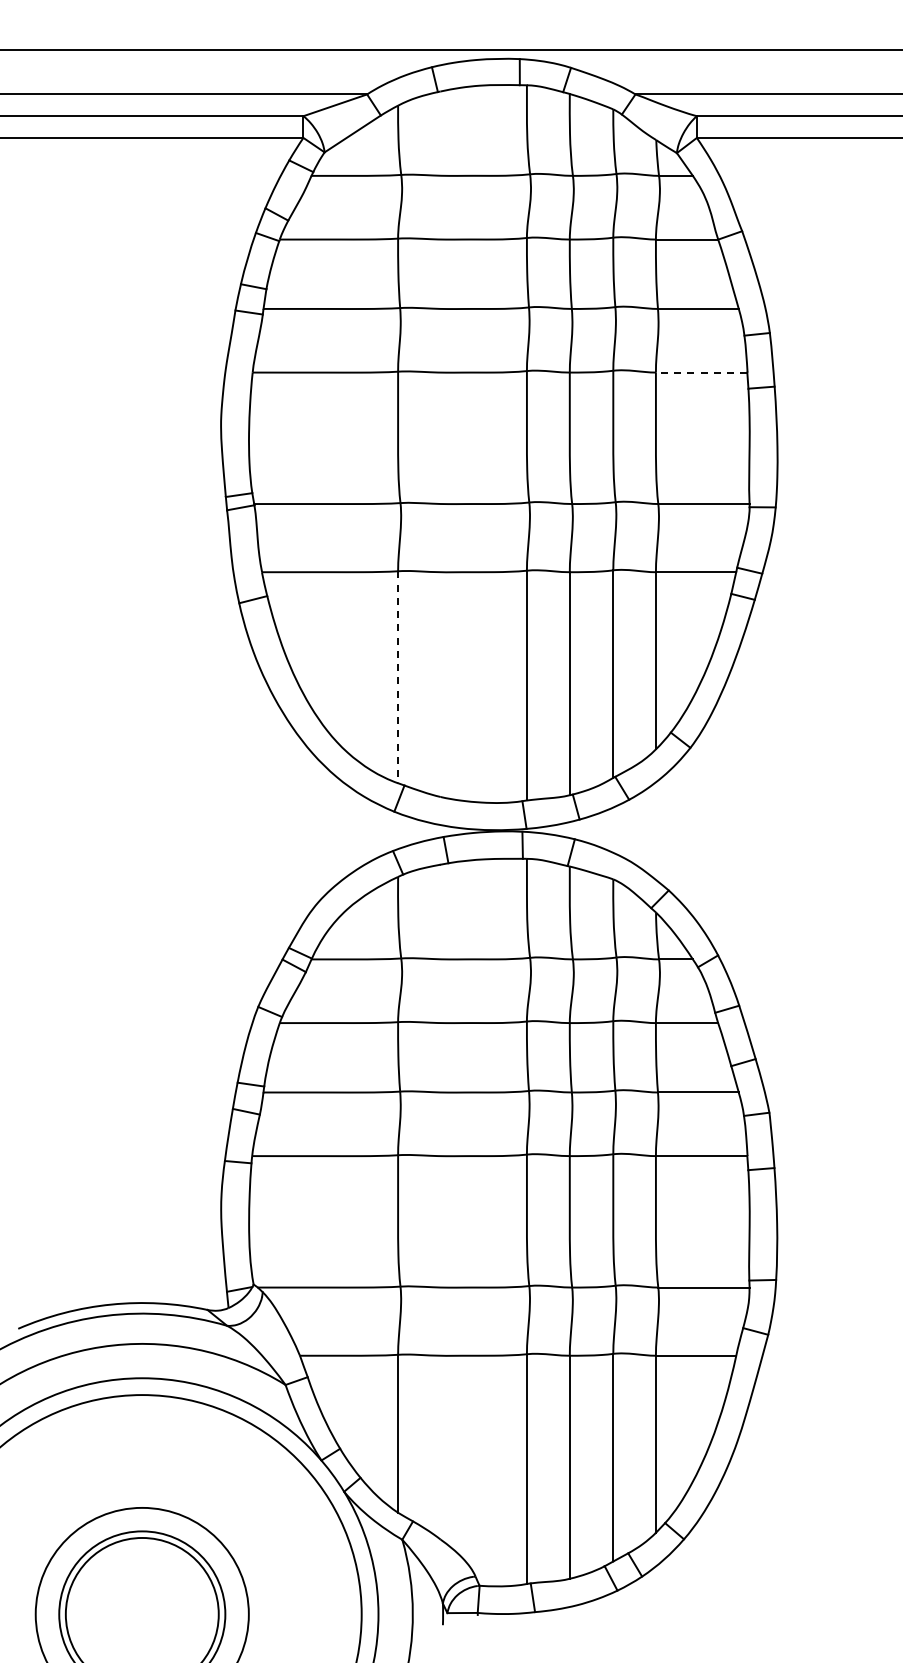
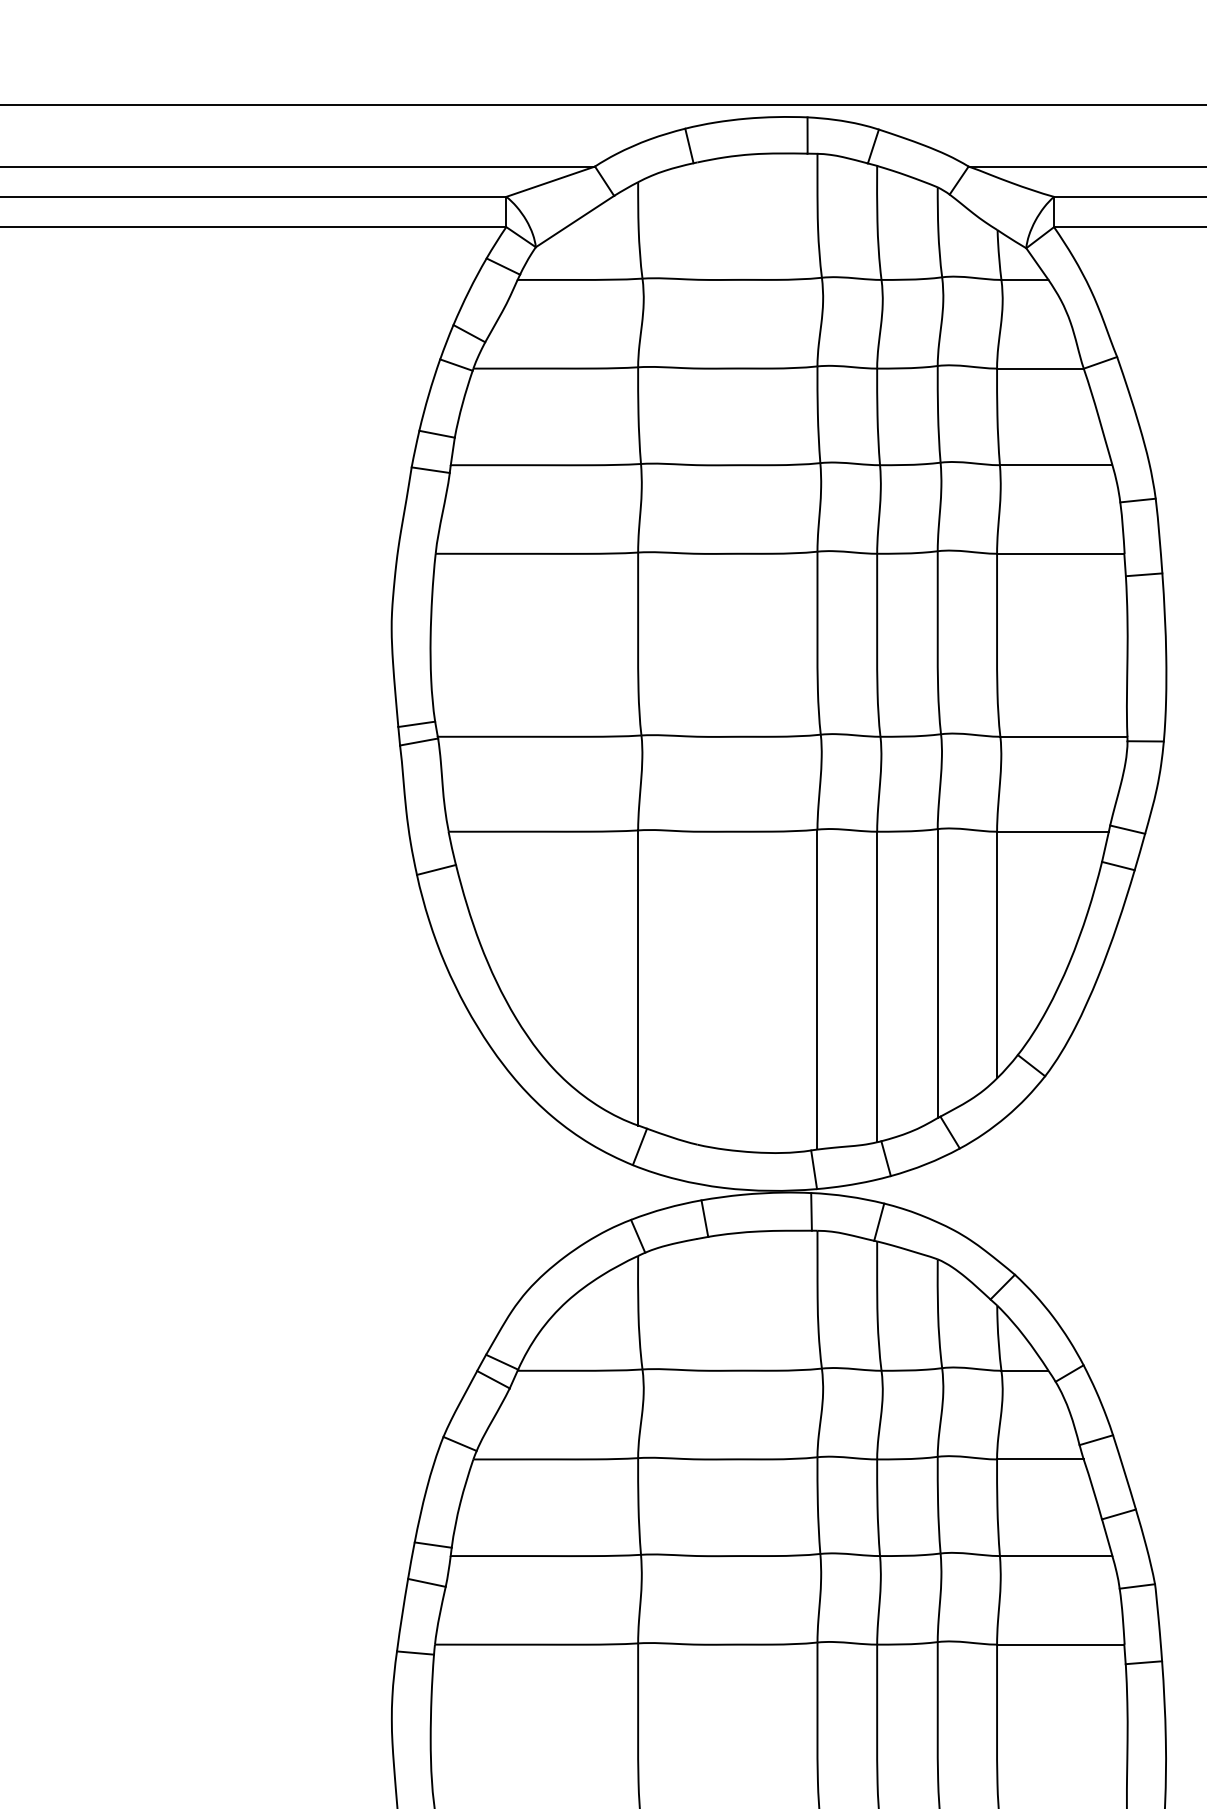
line: (701, 372) -> (1060, 553), dashed -> solid
line: (398, 677) -> (638, 978), dashed -> solid

